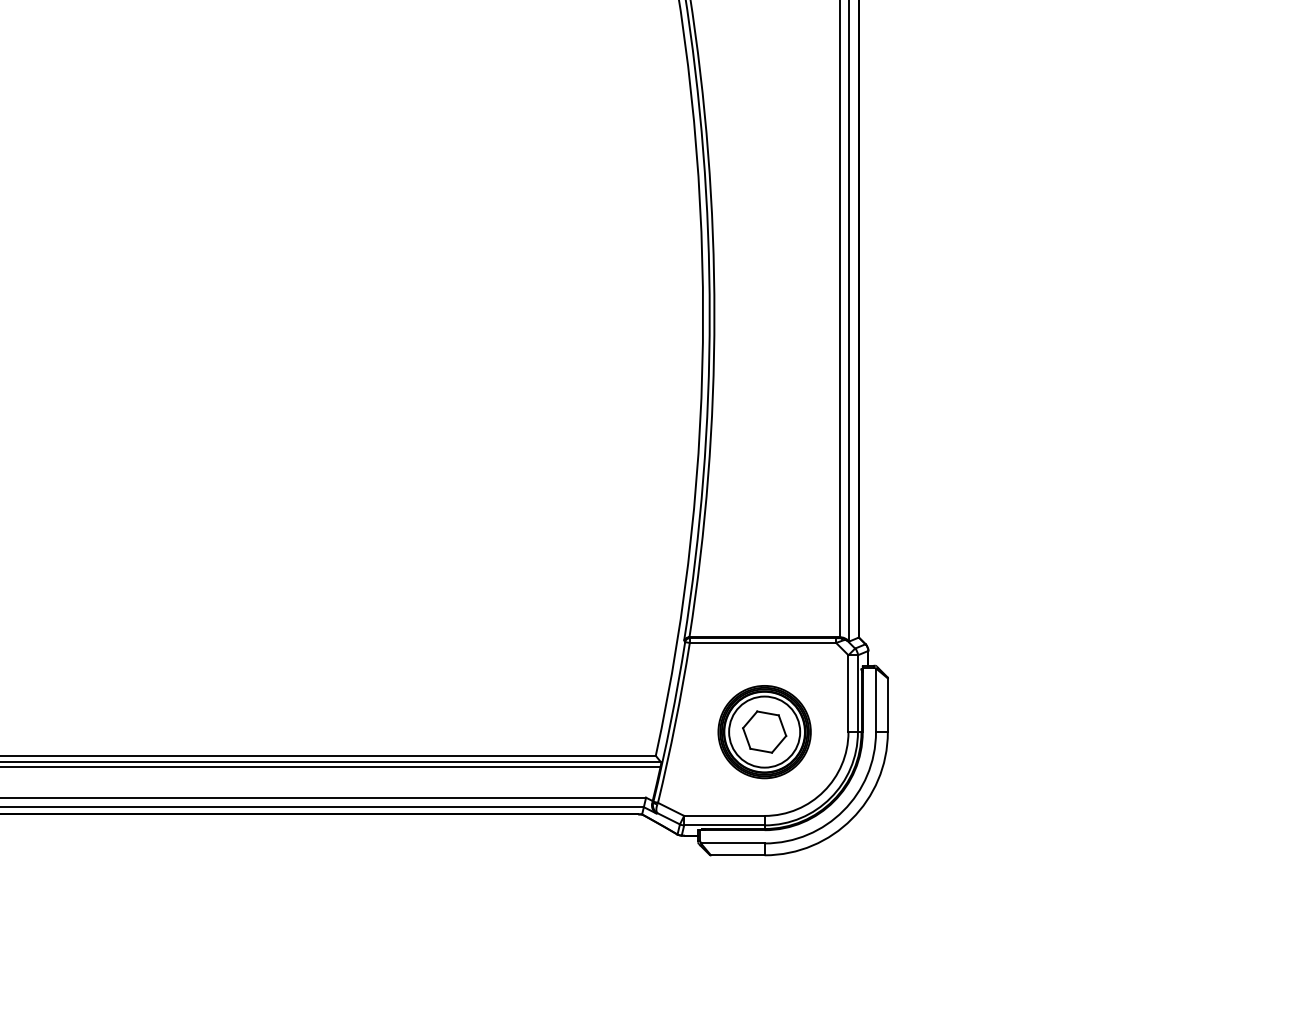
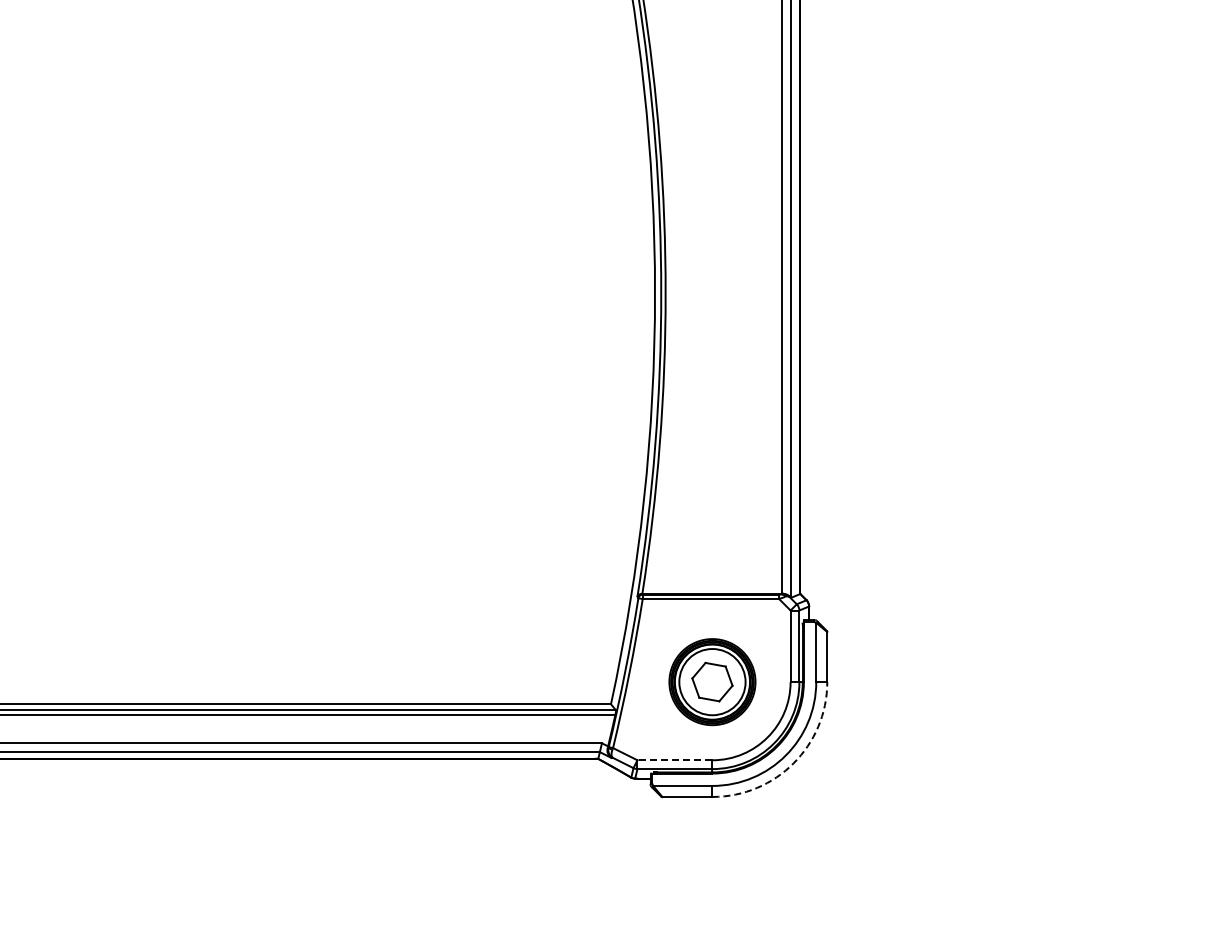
line: (723, 816) -> (674, 760), solid -> dashed
arc: (851, 819) -> (793, 763), solid -> dashed

